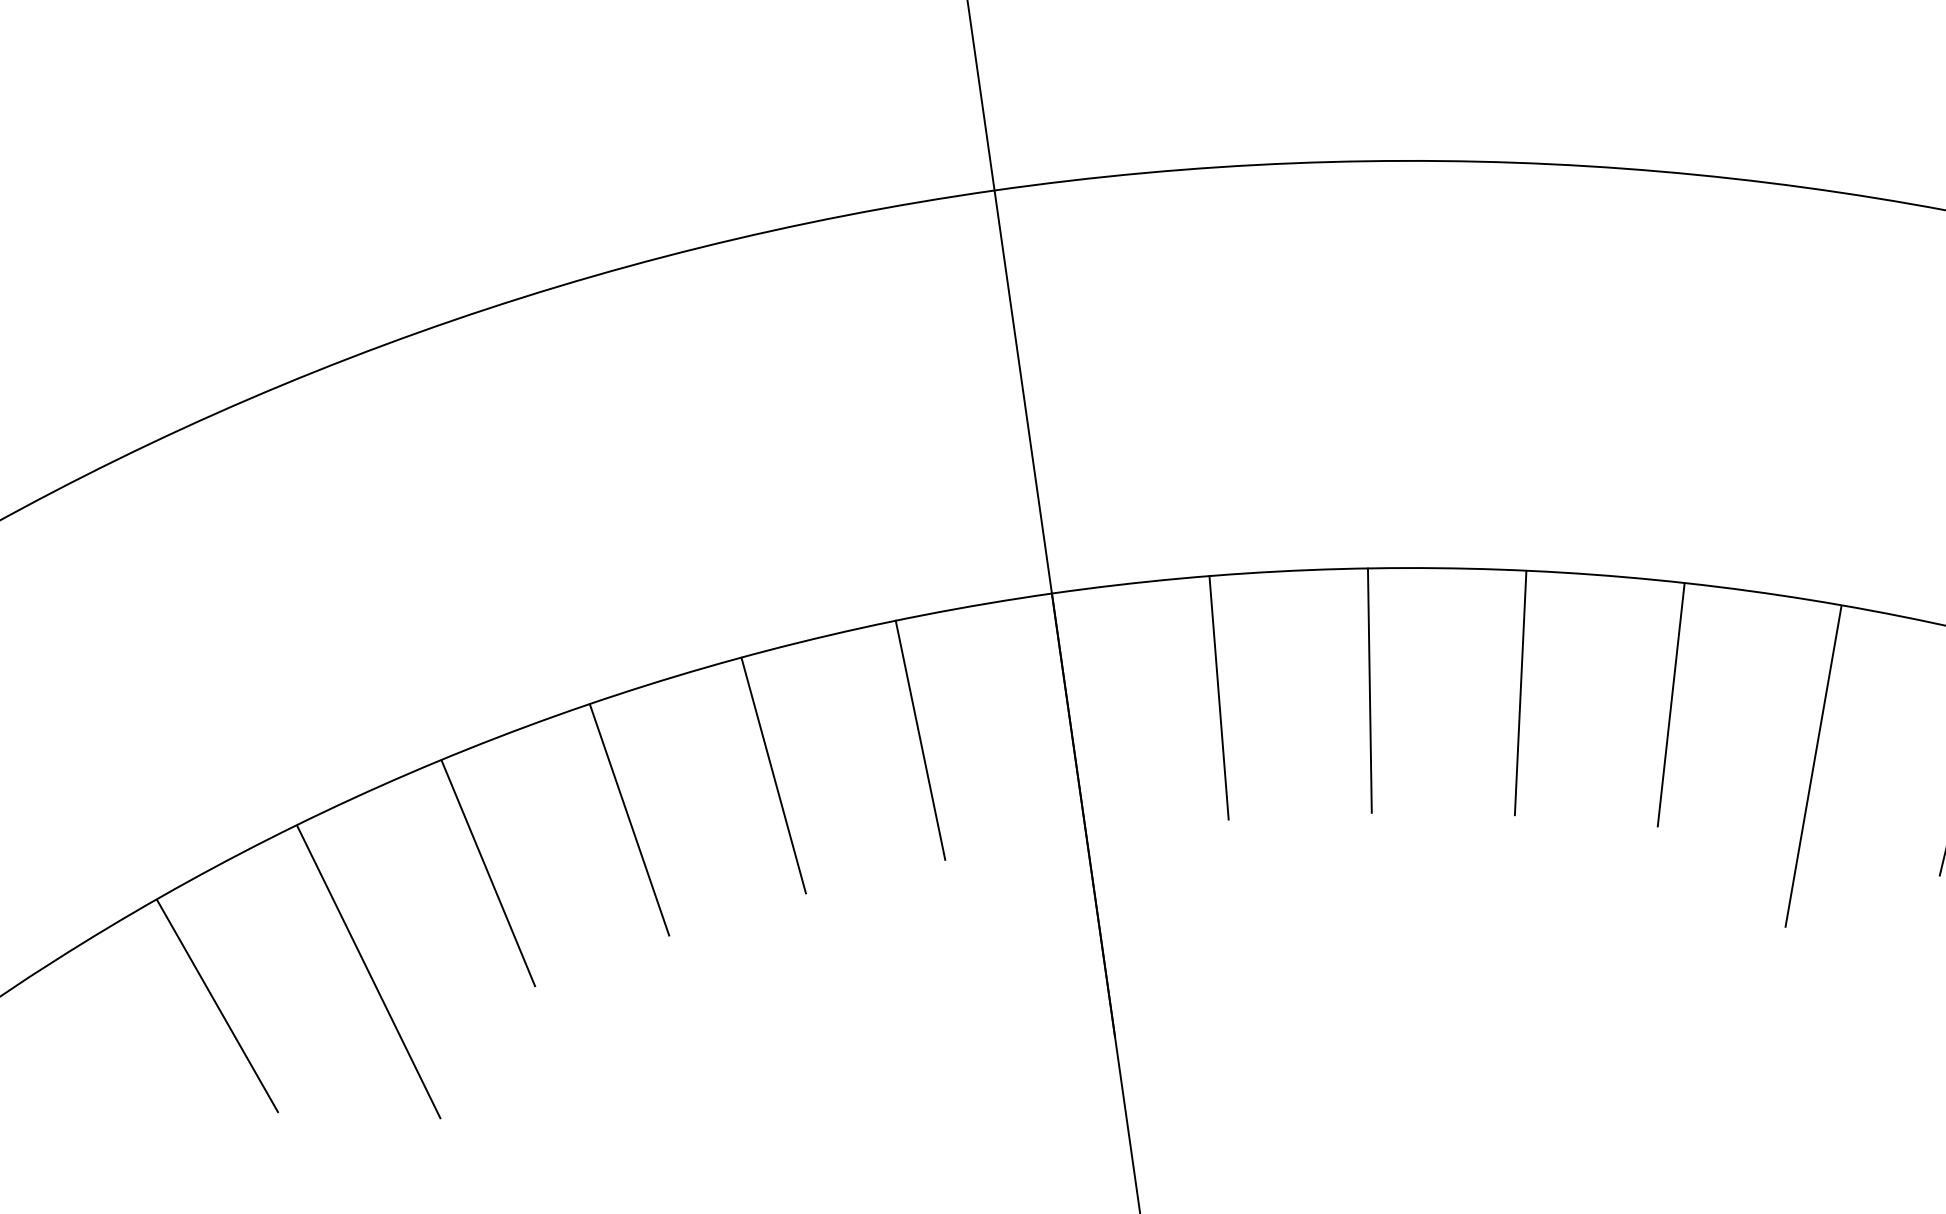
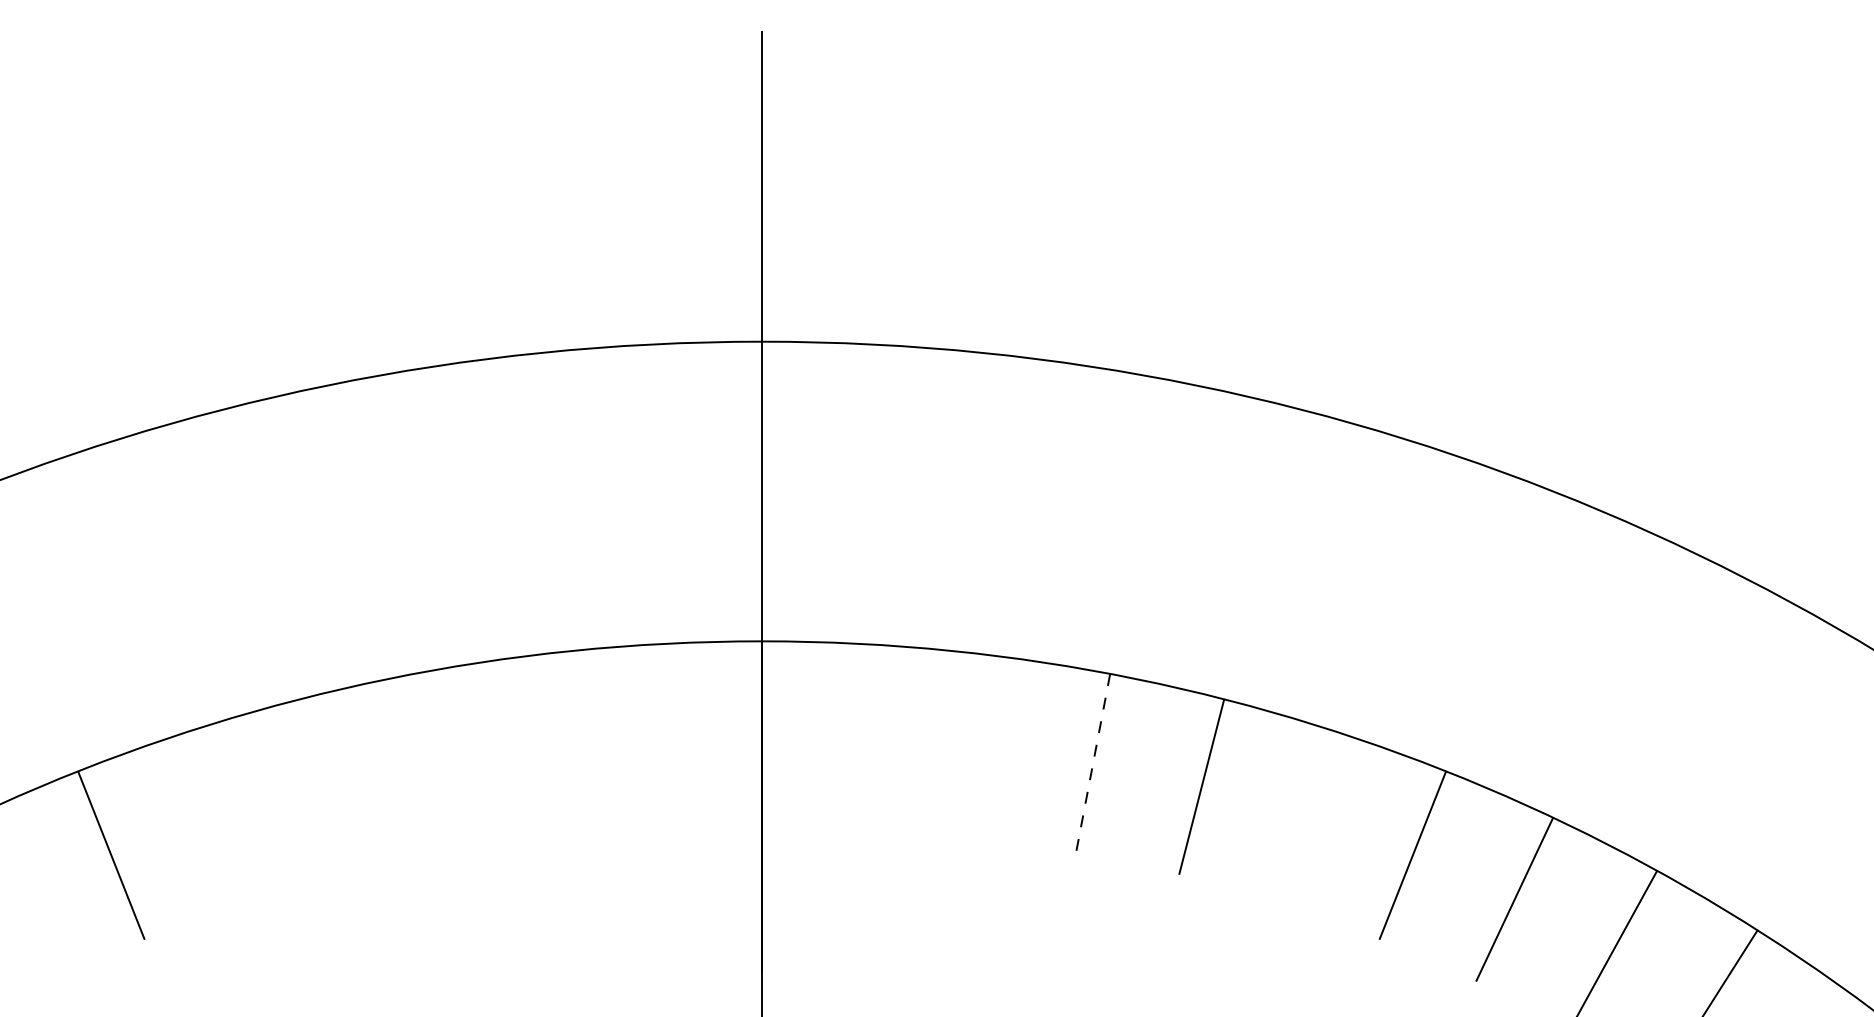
line: (1369, 689) -> (983, 744), removed
line: (1520, 693) -> (1093, 762), solid -> dashed
line: (1218, 697) -> (872, 734), removed
line: (919, 740) -> (650, 734), removed
line: (1814, 766) -> (1299, 846), removed
line: (773, 774) -> (540, 744), removed
line: (629, 820) -> (430, 762), removed
line: (488, 872) -> (322, 786), removed
line: (369, 972) -> (225, 846), removed

